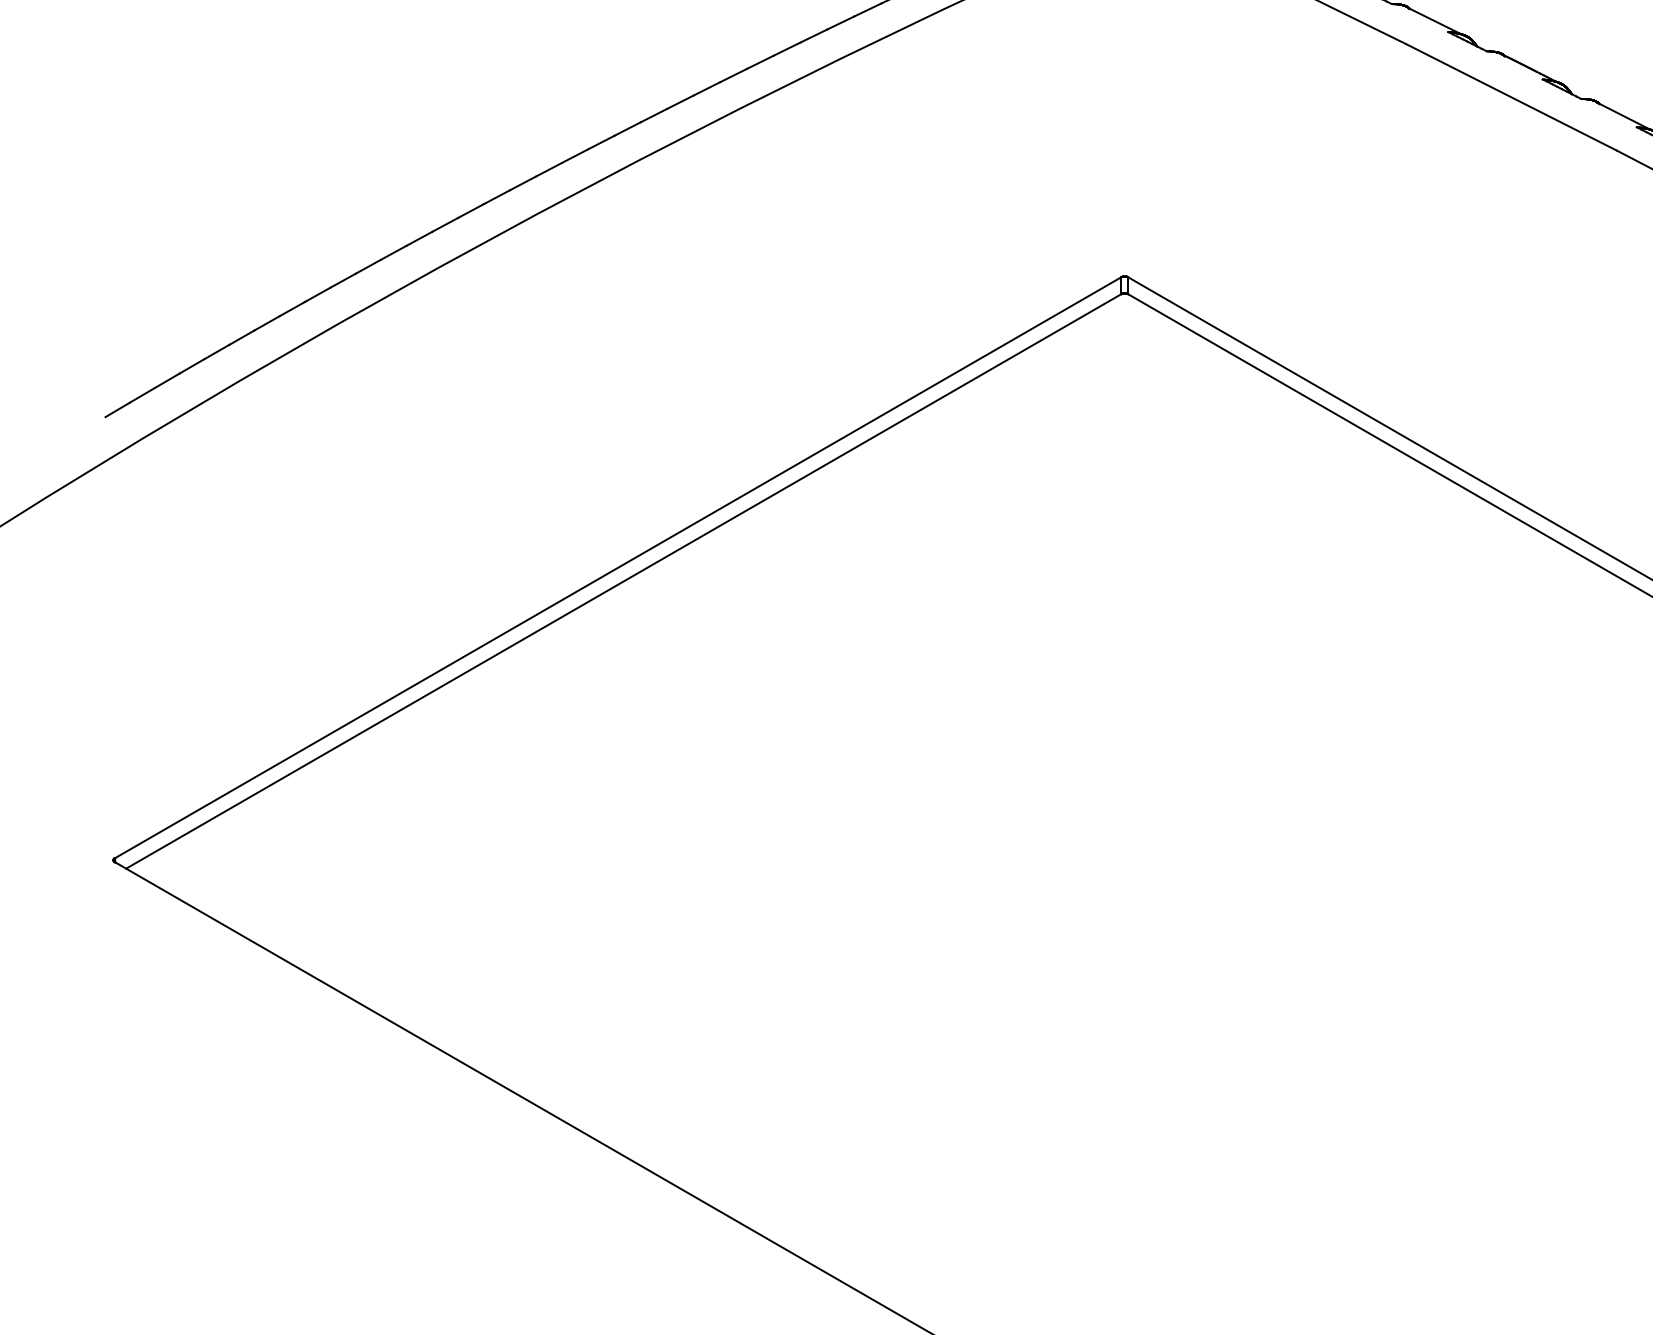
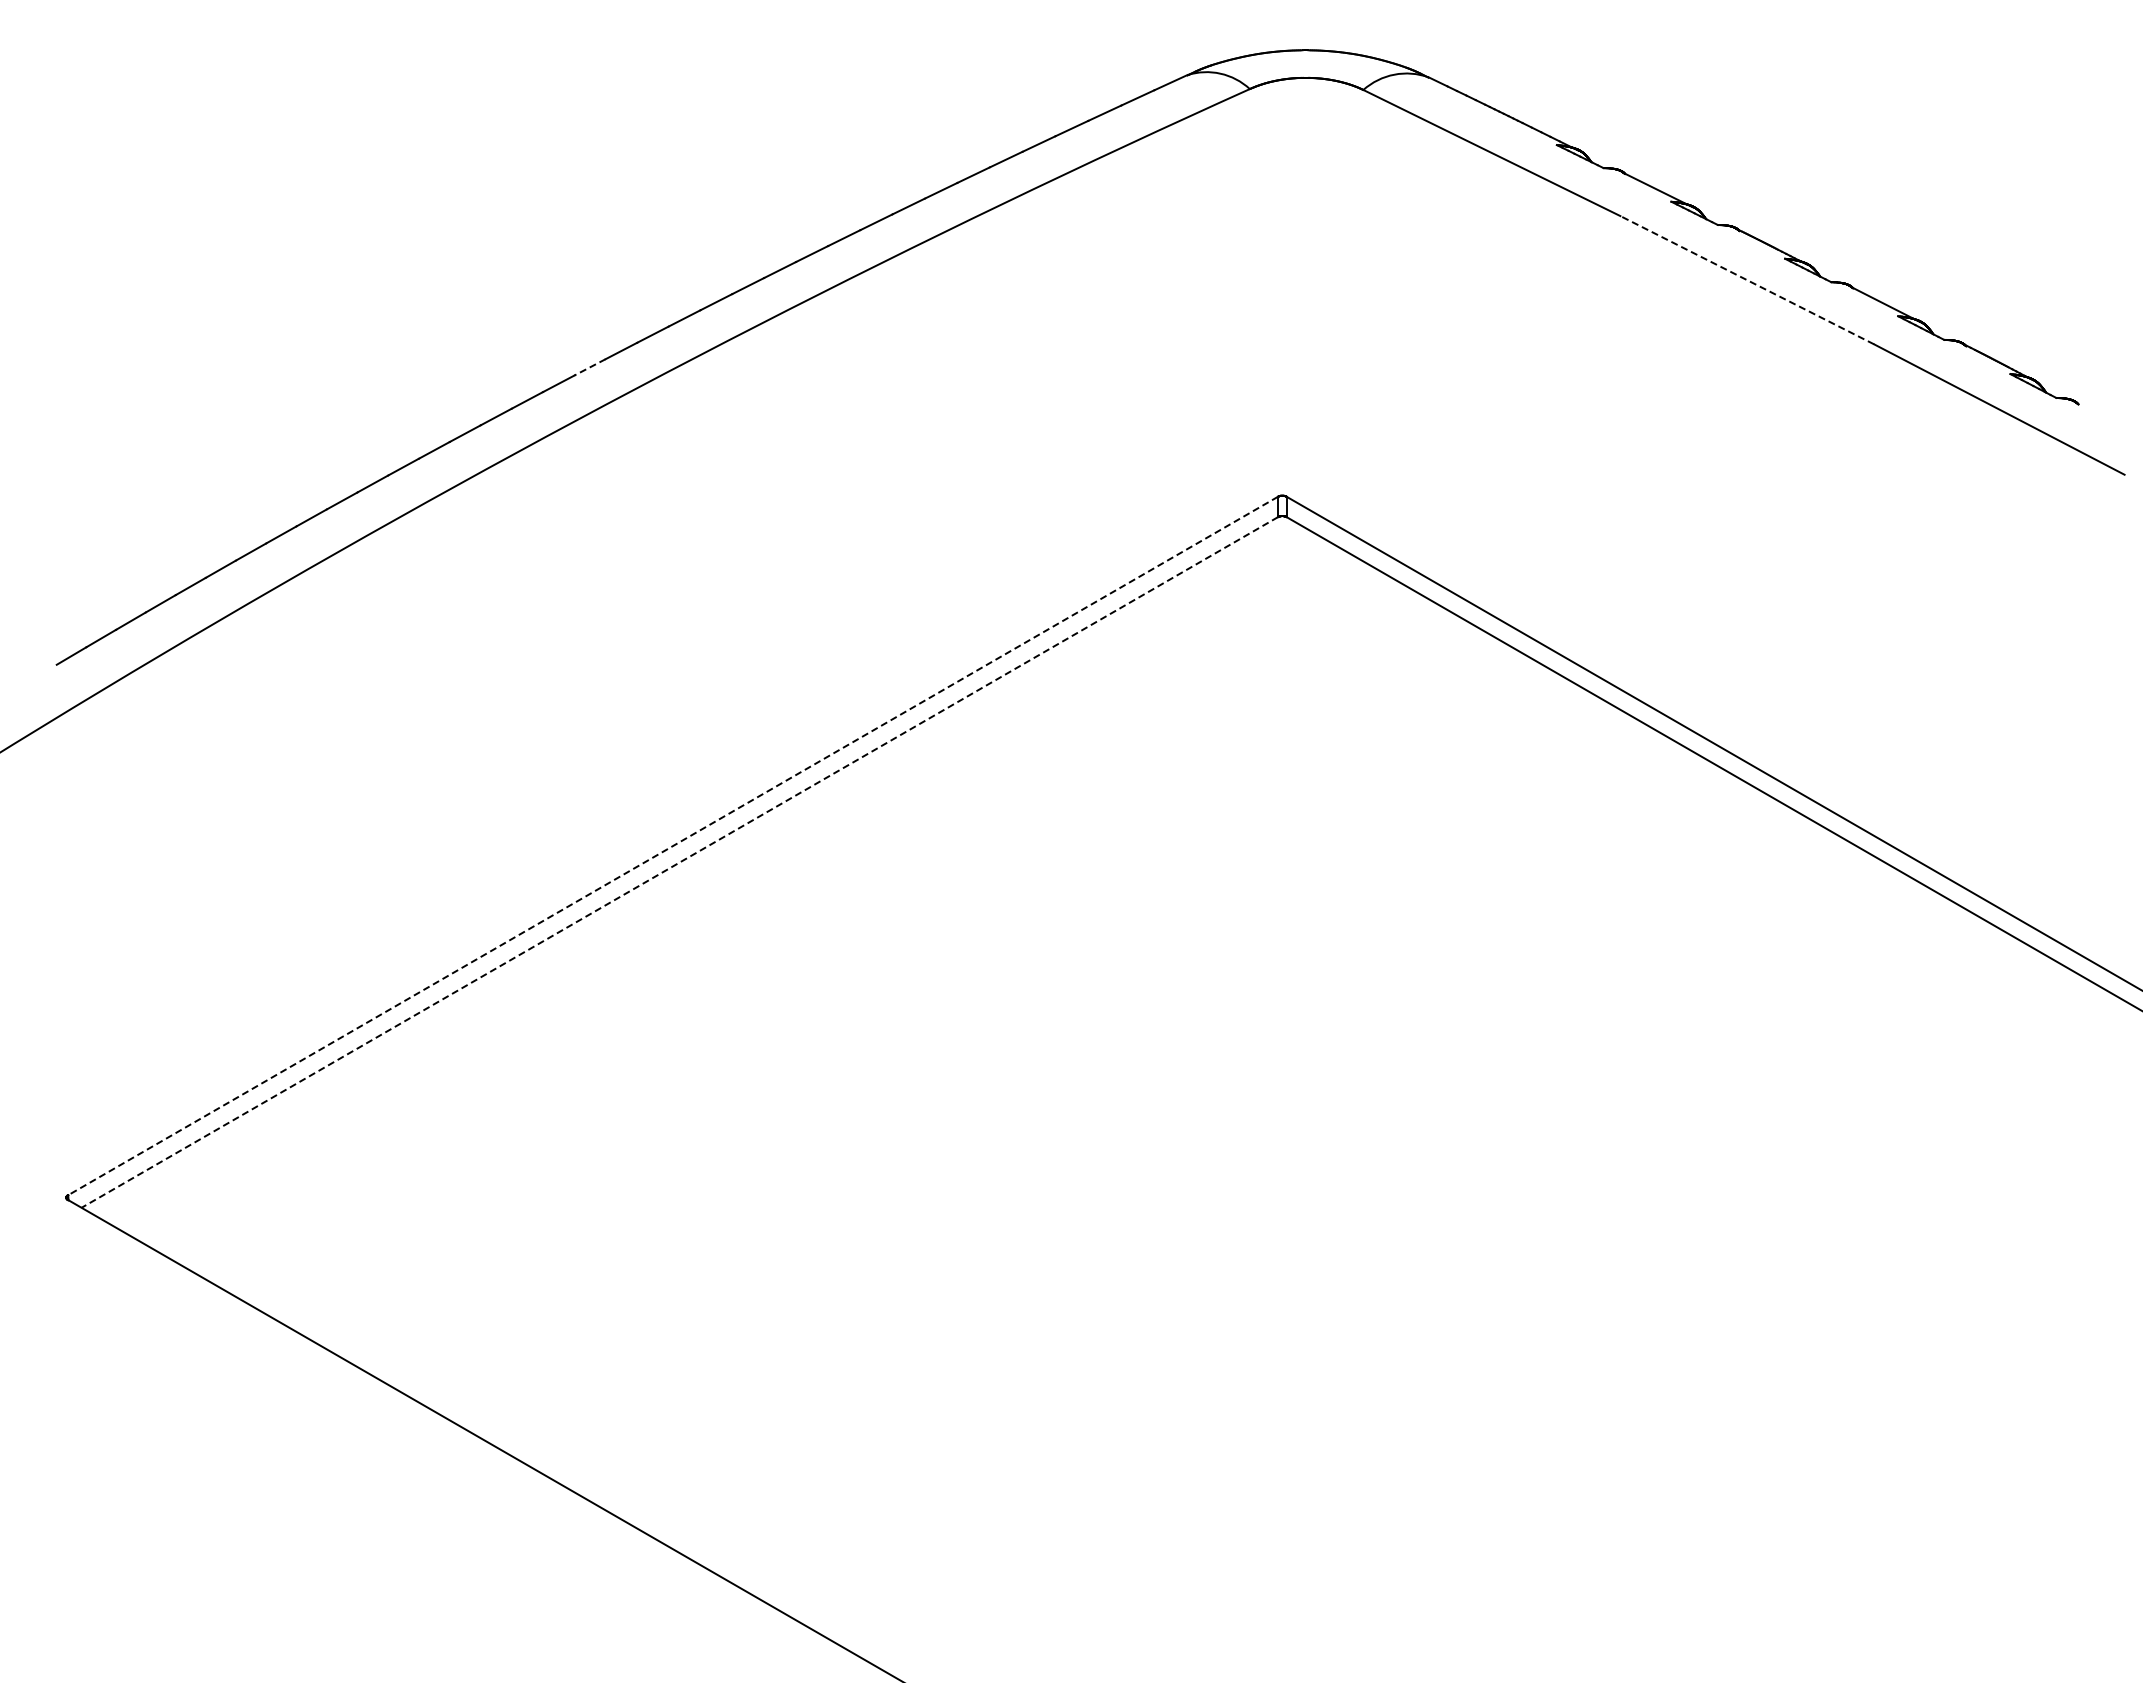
line: (1510, 96) -> (1746, 279), solid -> dashed
line: (549, 169) -> (590, 367), solid -> dashed
line: (618, 567) -> (673, 845), solid -> dashed
line: (623, 581) -> (679, 862), solid -> dashed

